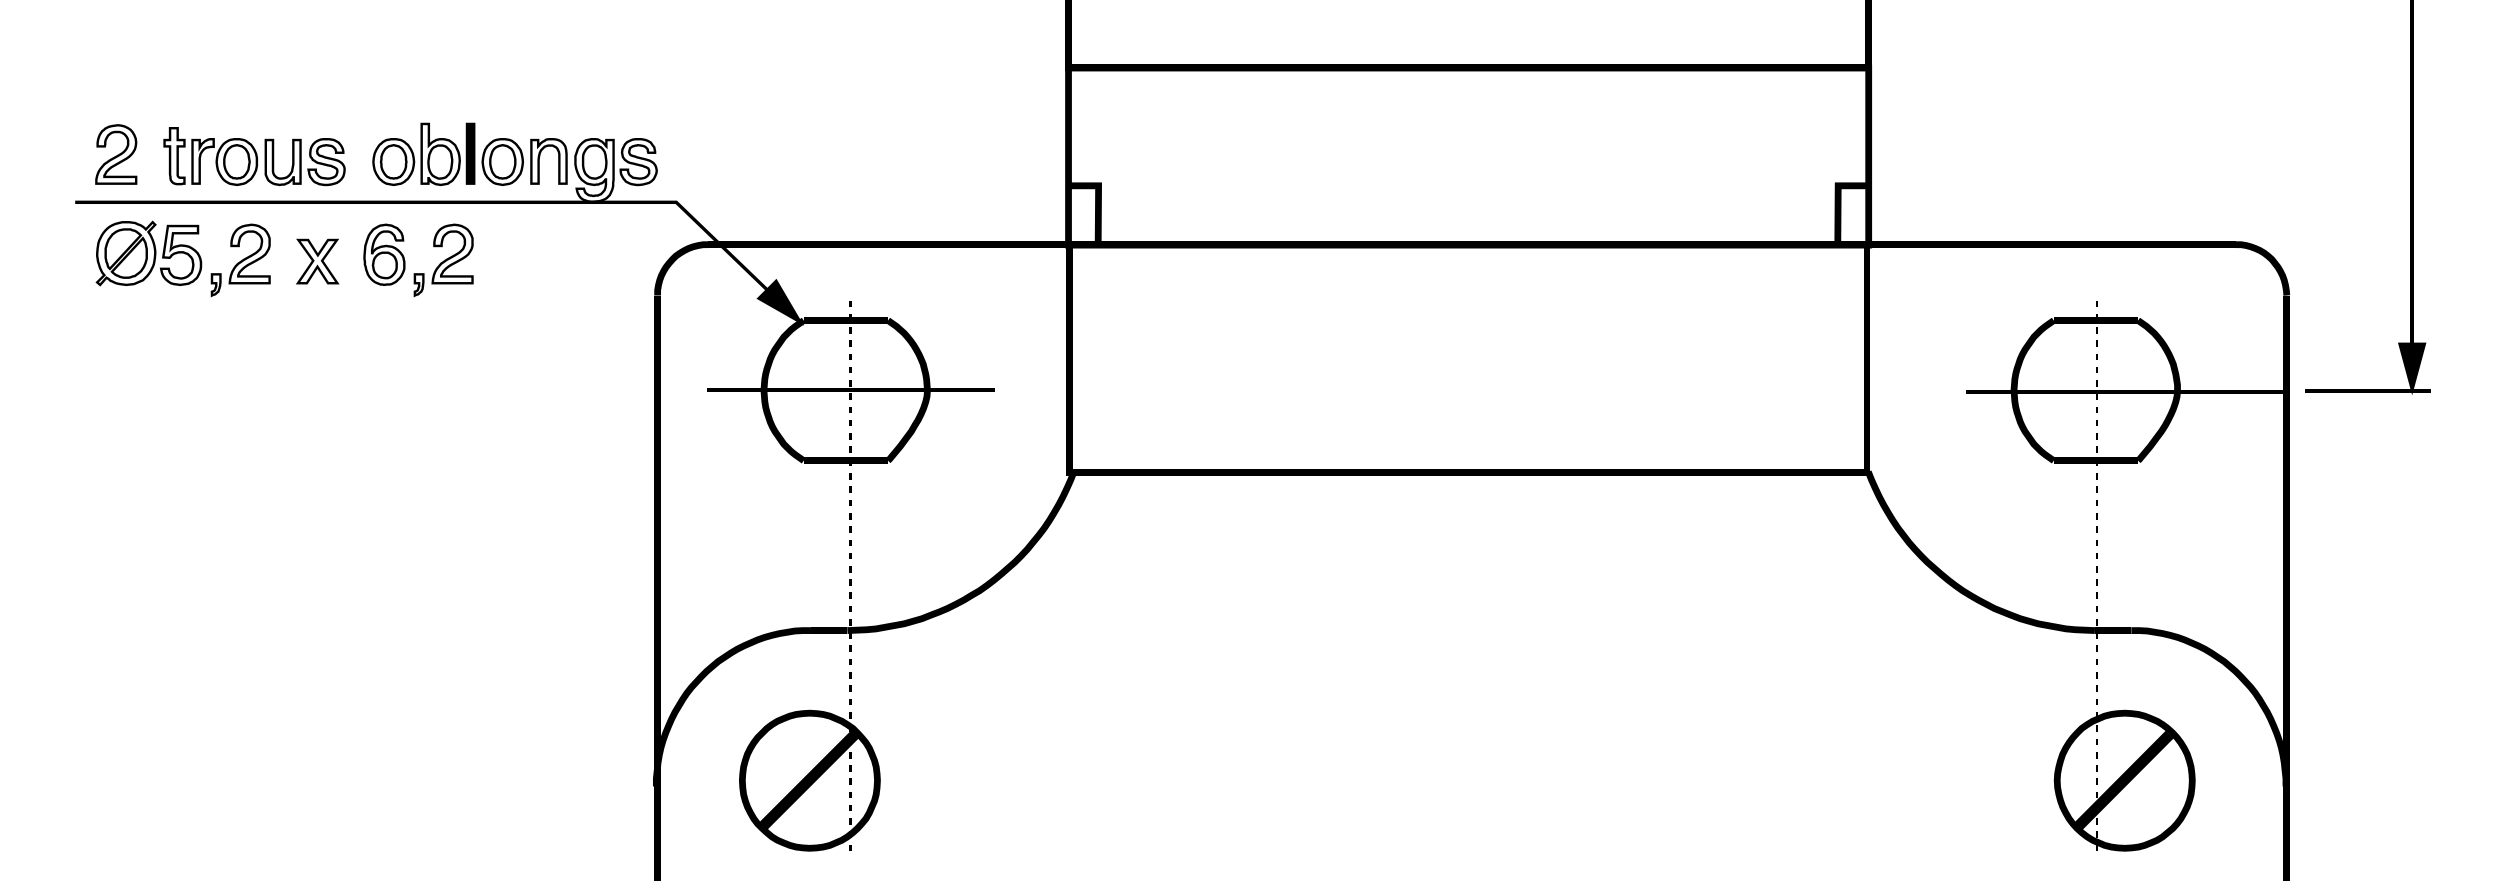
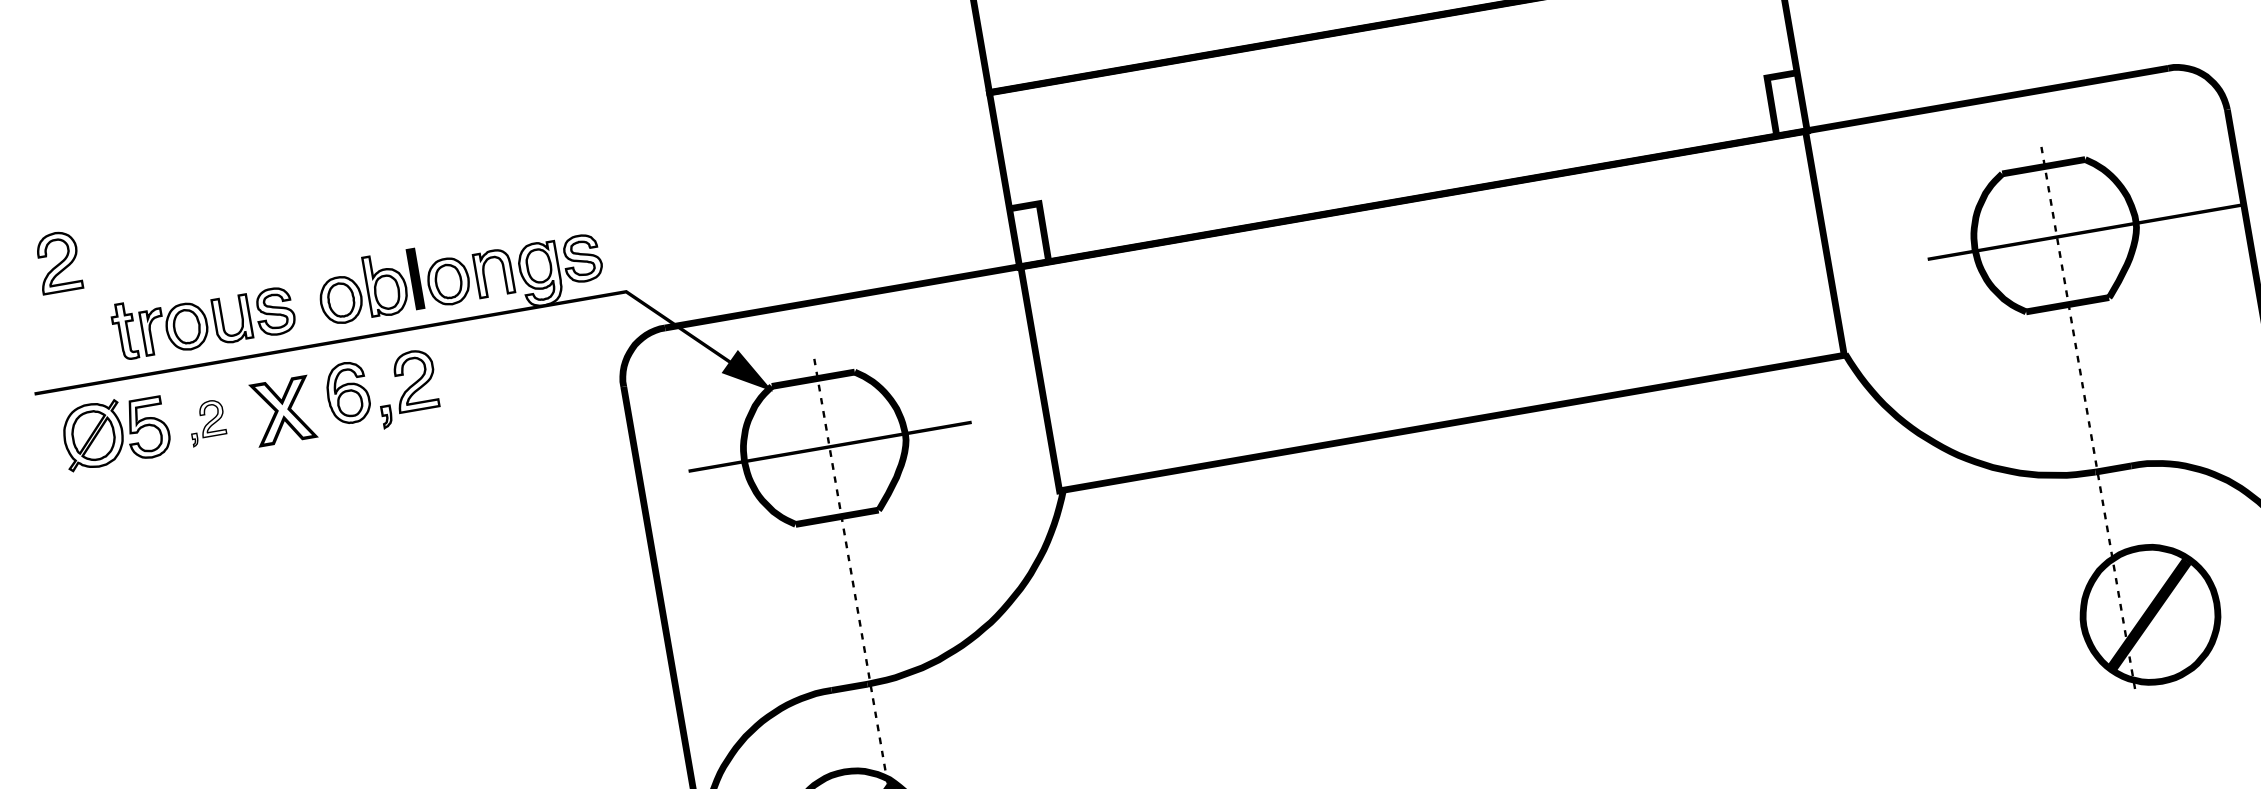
part: (116, 154) -> (58, 262), moved
part: (240, 260) -> (207, 423), size x0.6
part: (317, 261) -> (283, 411), size x1.4

